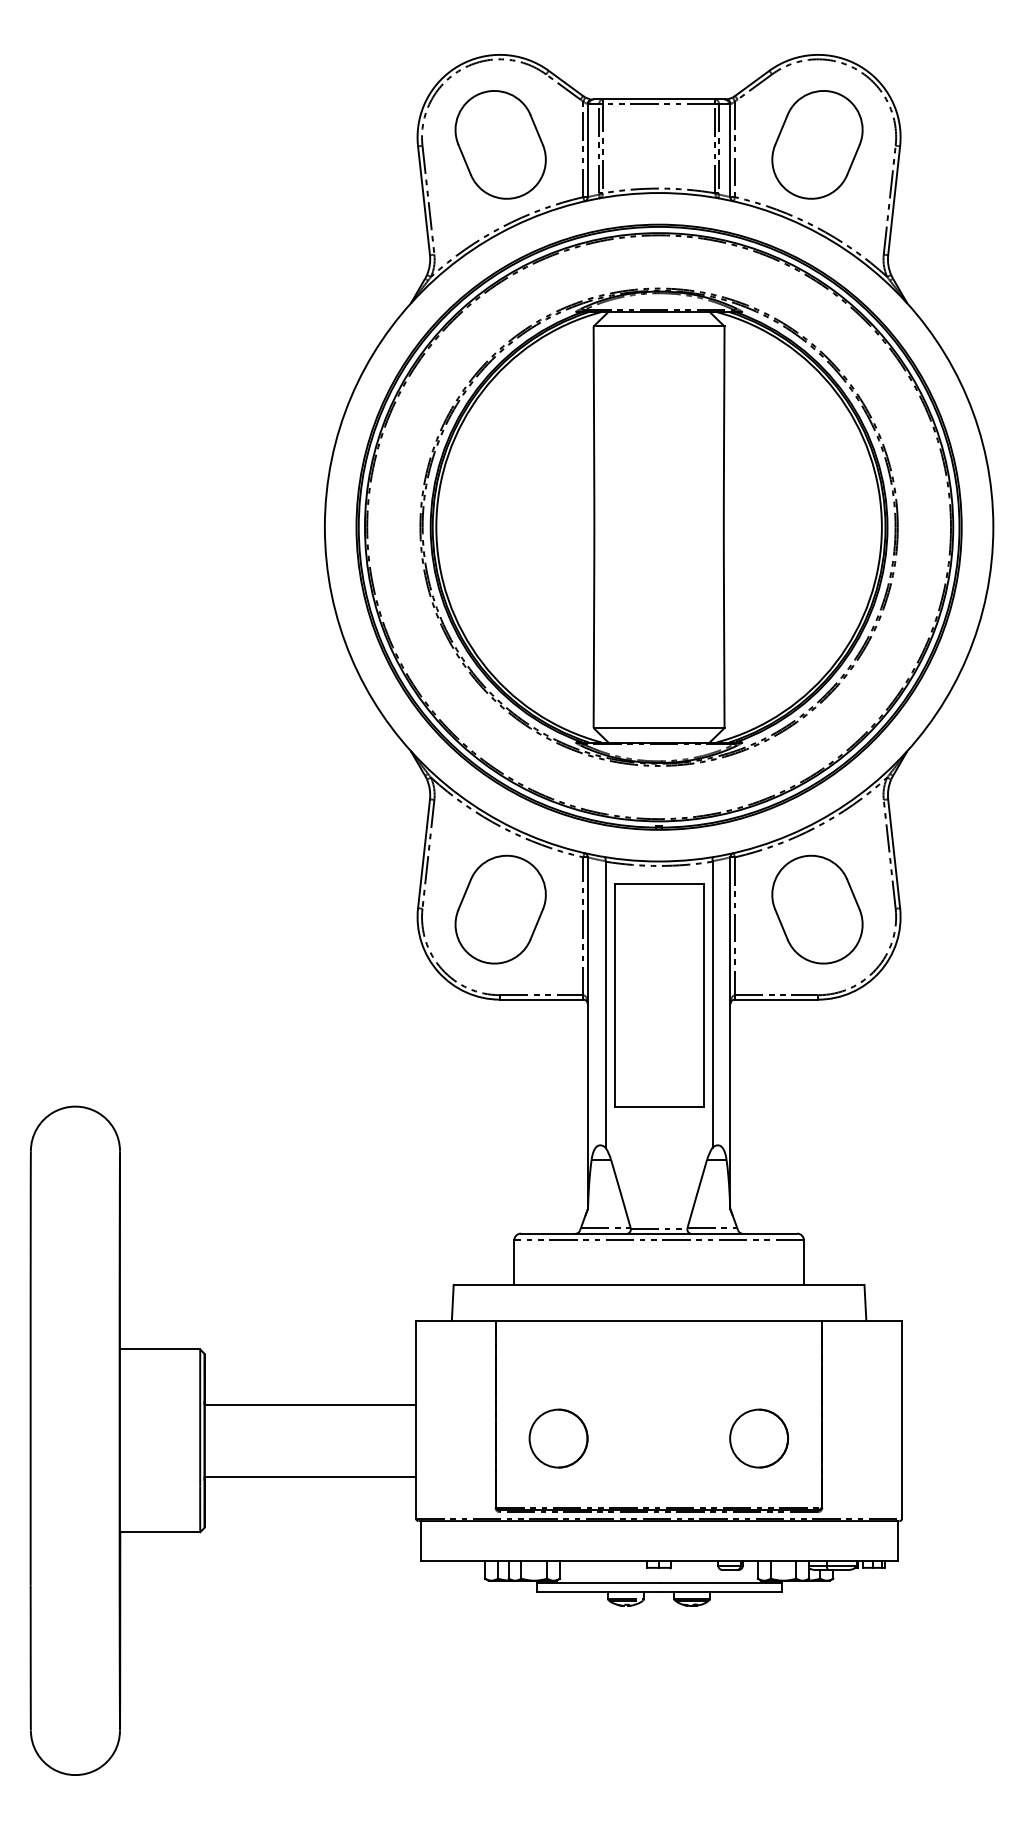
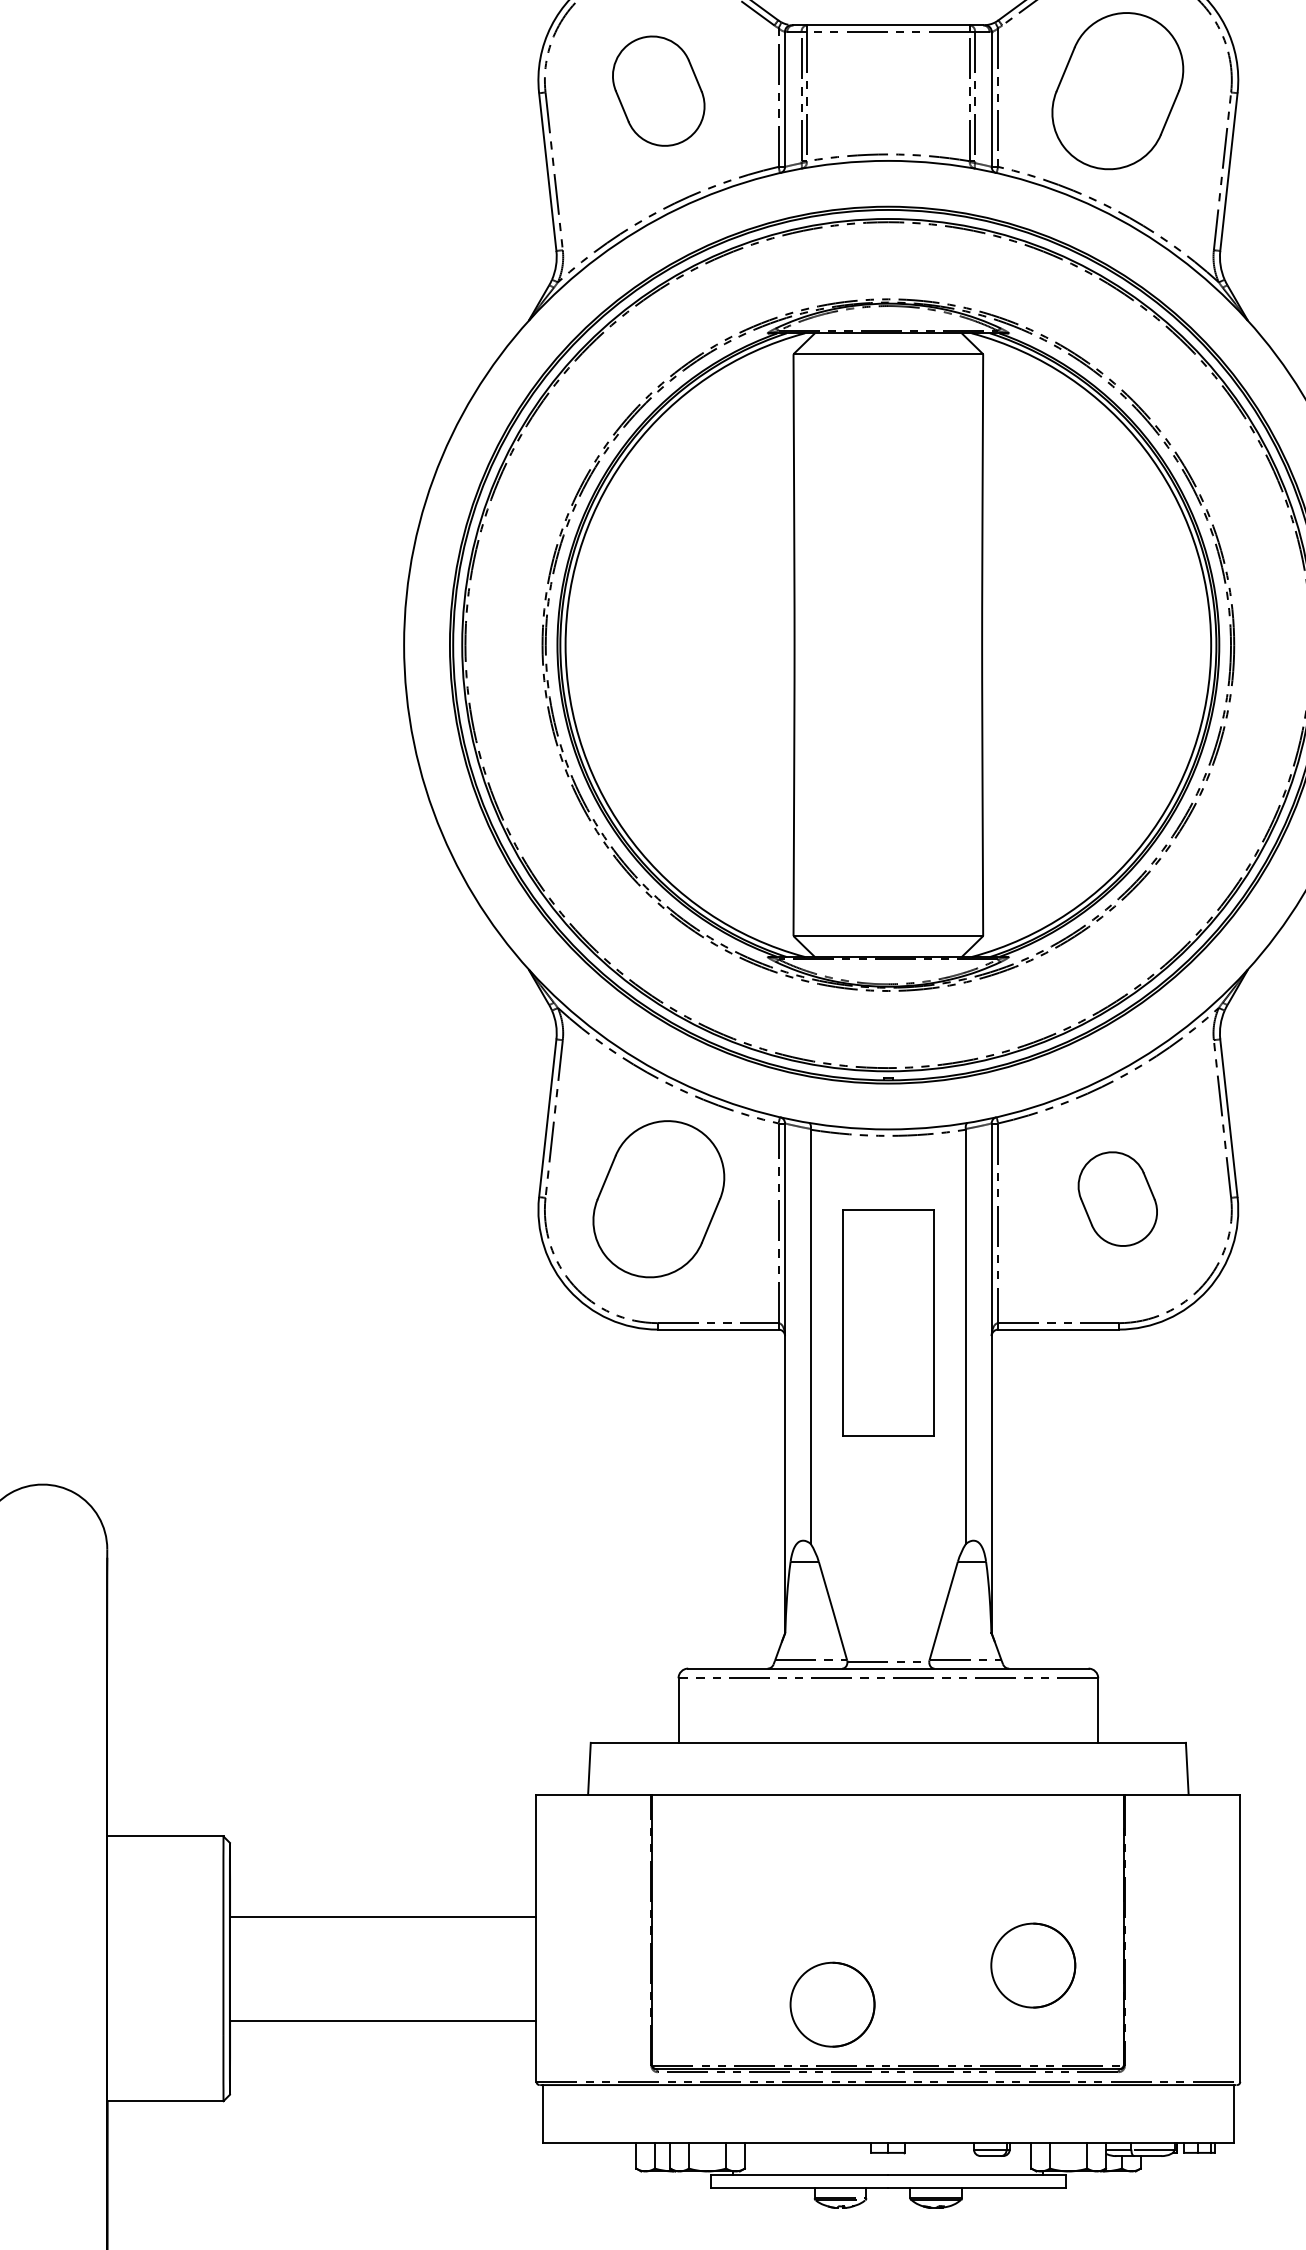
part: (500, 144) -> (658, 90), size x0.7
part: (817, 909) -> (1117, 1198), size x0.6
part: (659, 995) -> (888, 1323), size x0.7
part: (558, 1438) -> (832, 2004), moved

